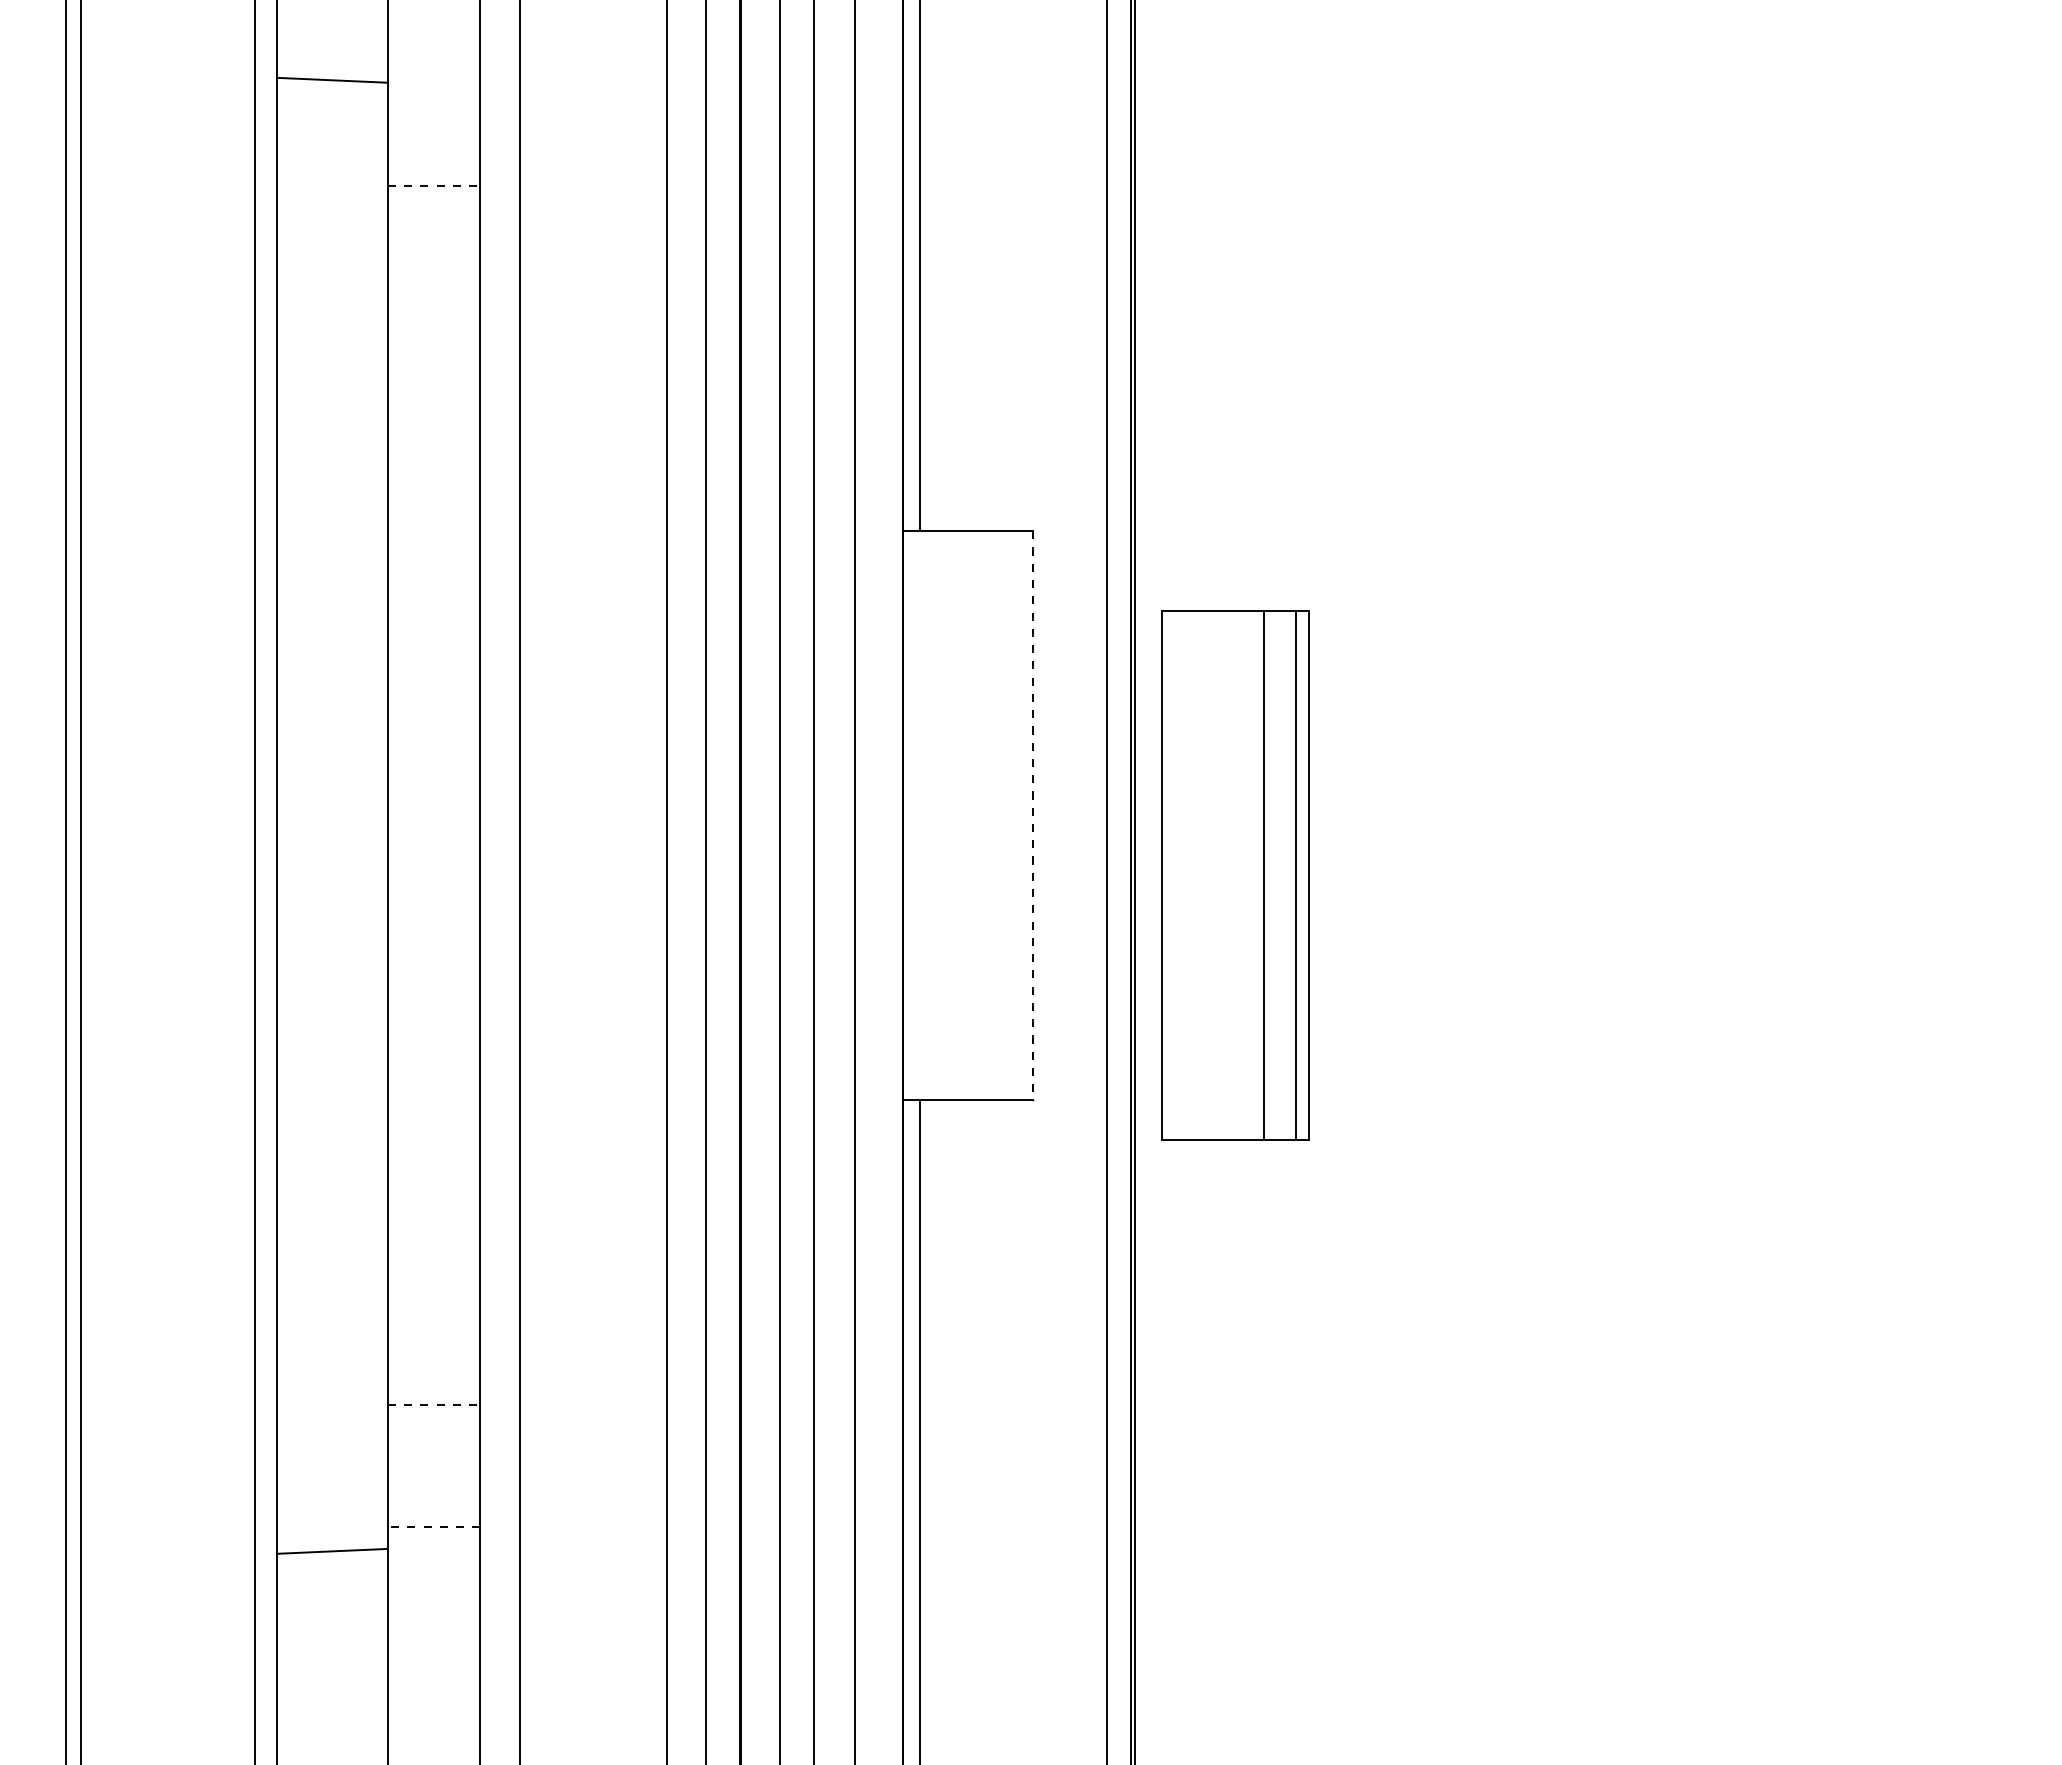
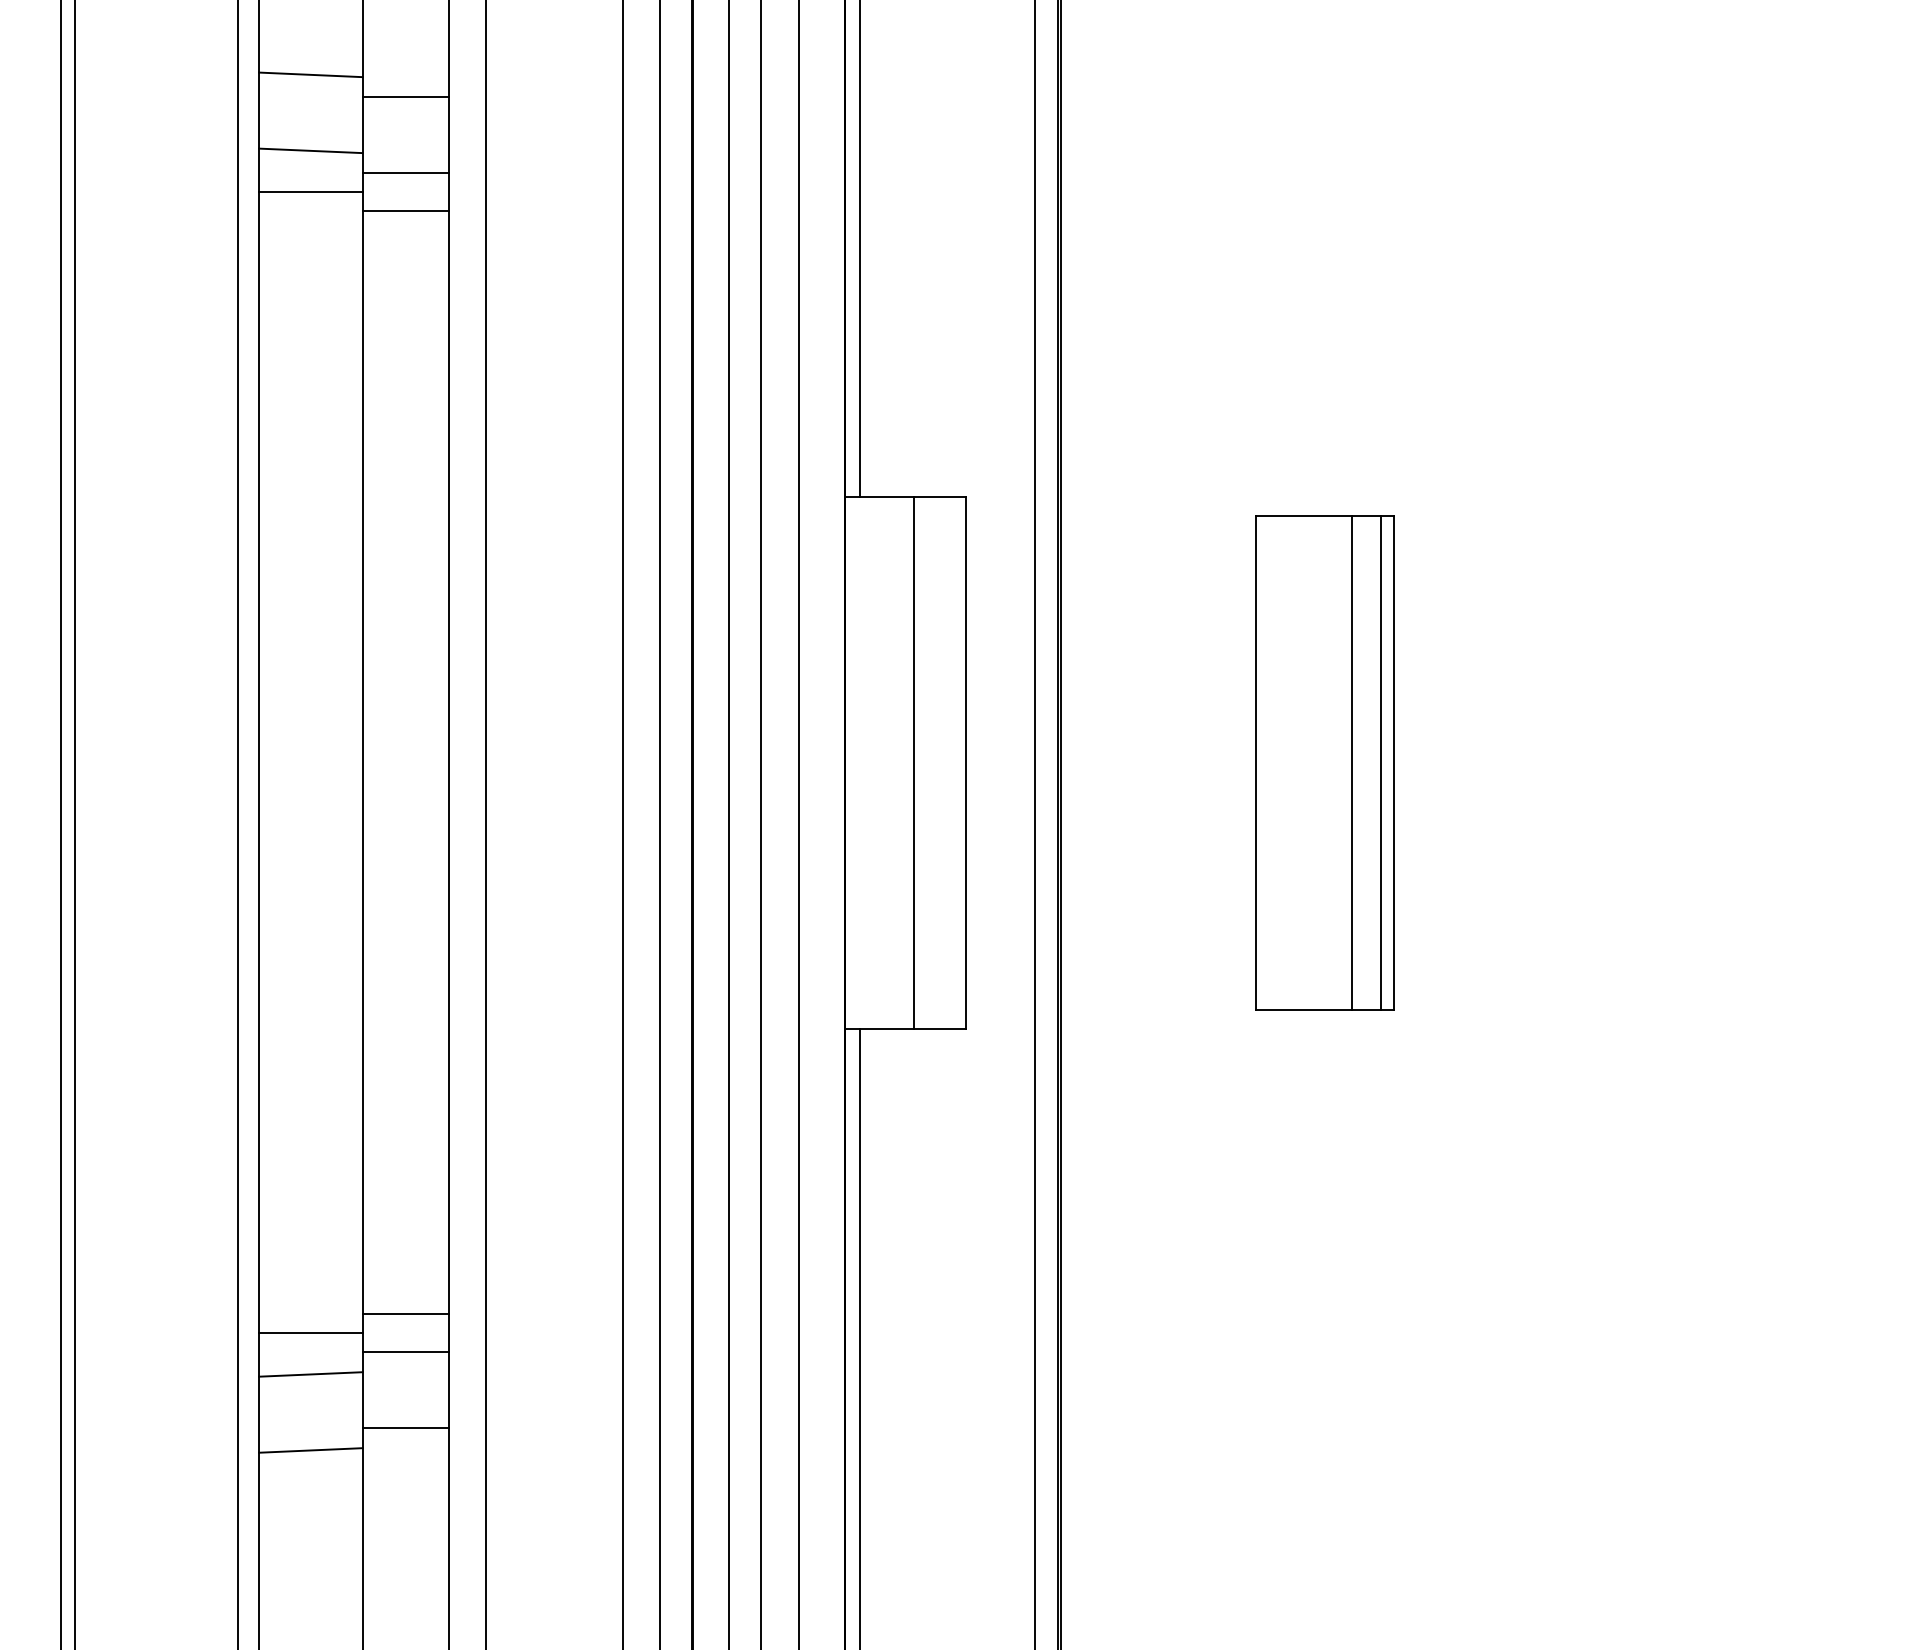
line: (433, 104) -> (405, 97), added
line: (332, 161) -> (310, 150), added
line: (434, 185) -> (406, 173), dashed -> solid
line: (332, 206) -> (310, 192), added
line: (433, 226) -> (405, 211), added
line: (976, 815) -> (913, 762), added
line: (1033, 816) -> (966, 763), dashed -> solid
part: (1234, 875) -> (1324, 762), moved
line: (434, 1404) -> (406, 1313), dashed -> solid
line: (332, 1426) -> (310, 1333), added
line: (433, 1445) -> (405, 1351), added
line: (332, 1470) -> (310, 1374), added
line: (433, 1527) -> (405, 1428), dashed -> solid

